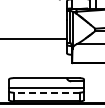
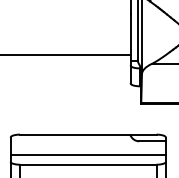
line: (46, 92) -> (88, 164), dashed -> solid

